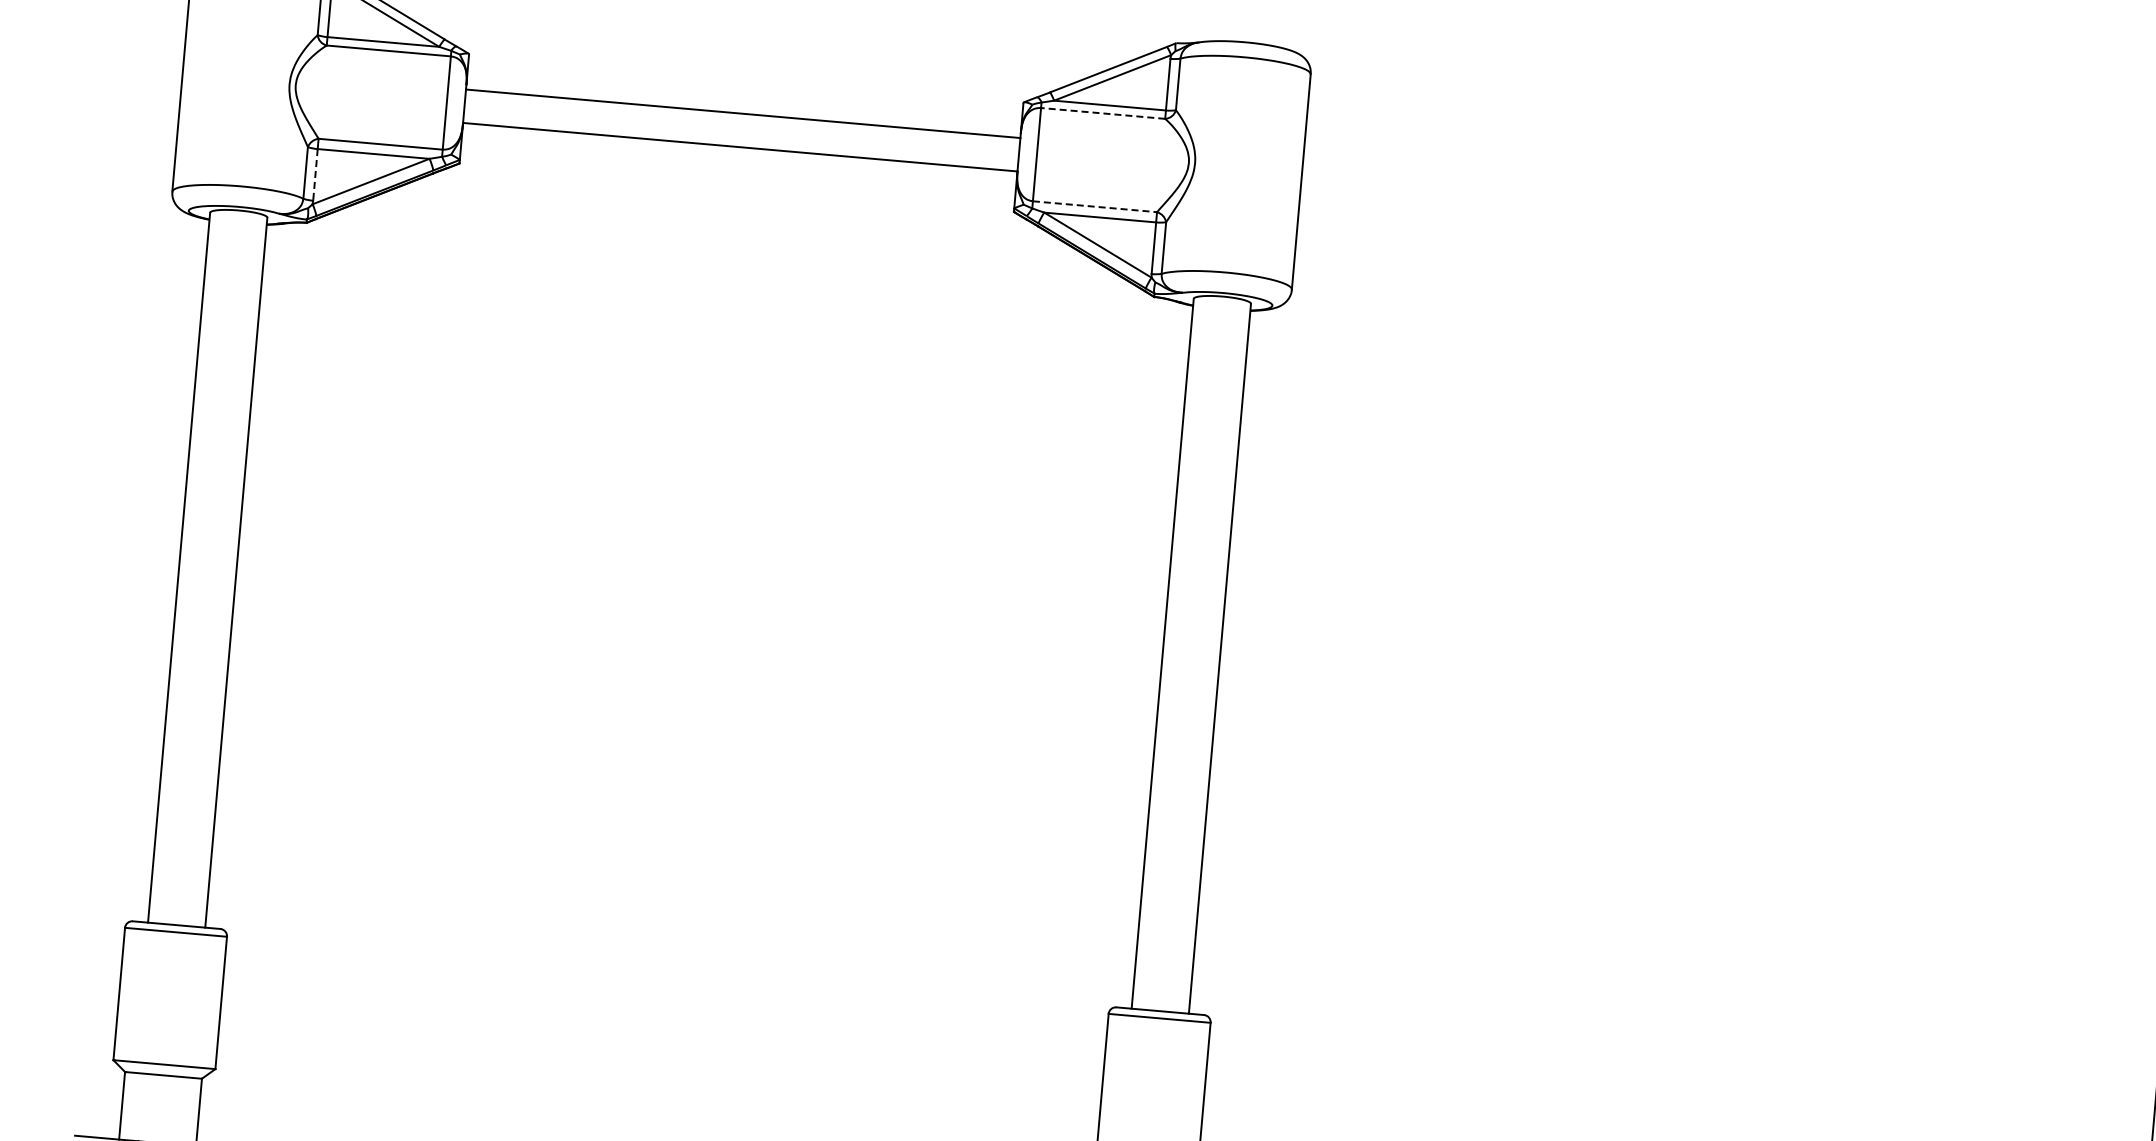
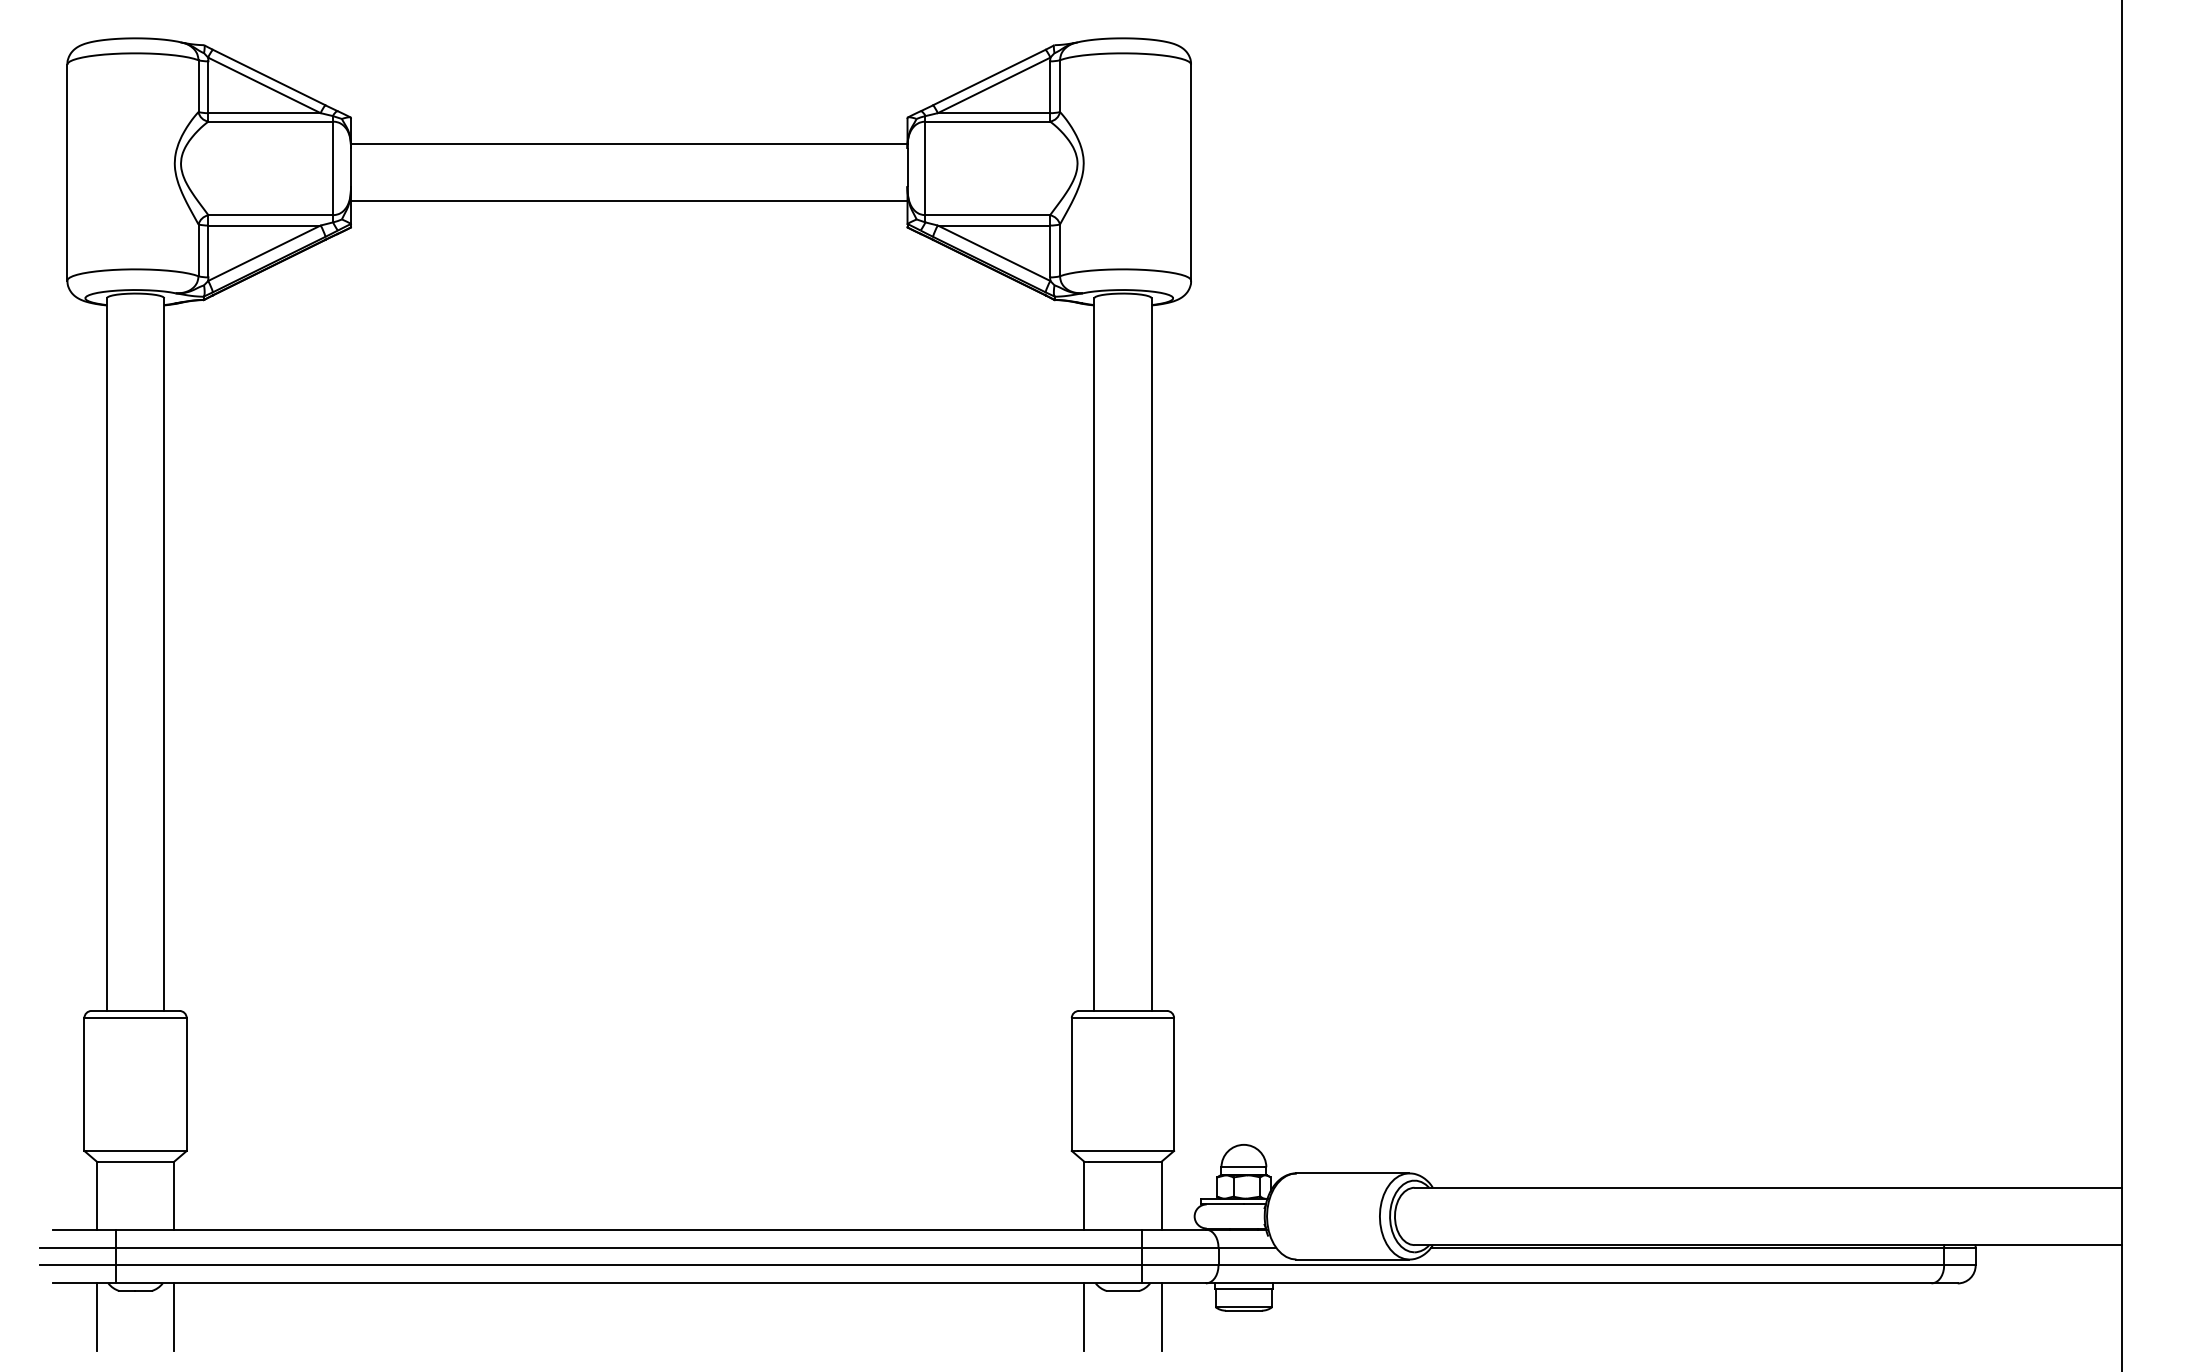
line: (1102, 113) -> (987, 121), dashed -> solid
line: (743, 114) -> (629, 201), moved
line: (740, 146) -> (629, 143), moved
line: (315, 174) -> (208, 251), dashed -> solid
line: (1095, 207) -> (988, 215), dashed -> solid

